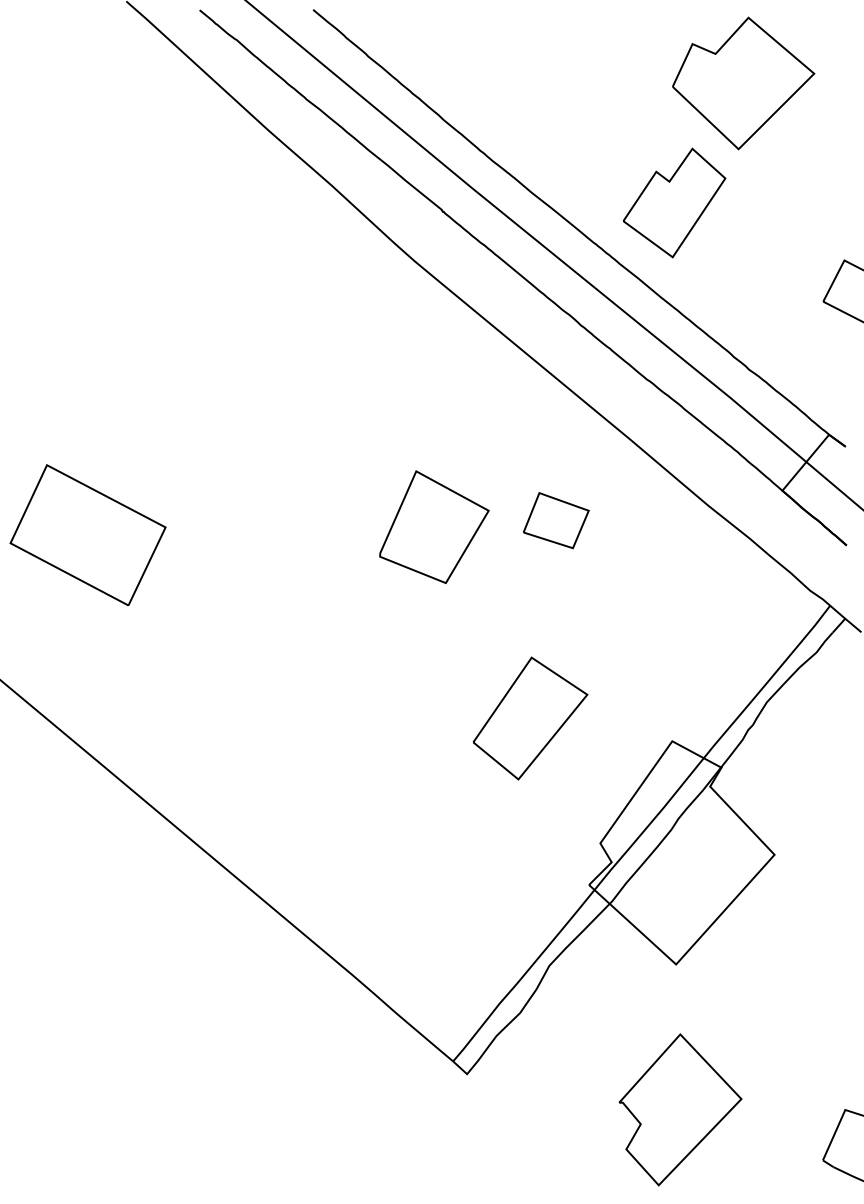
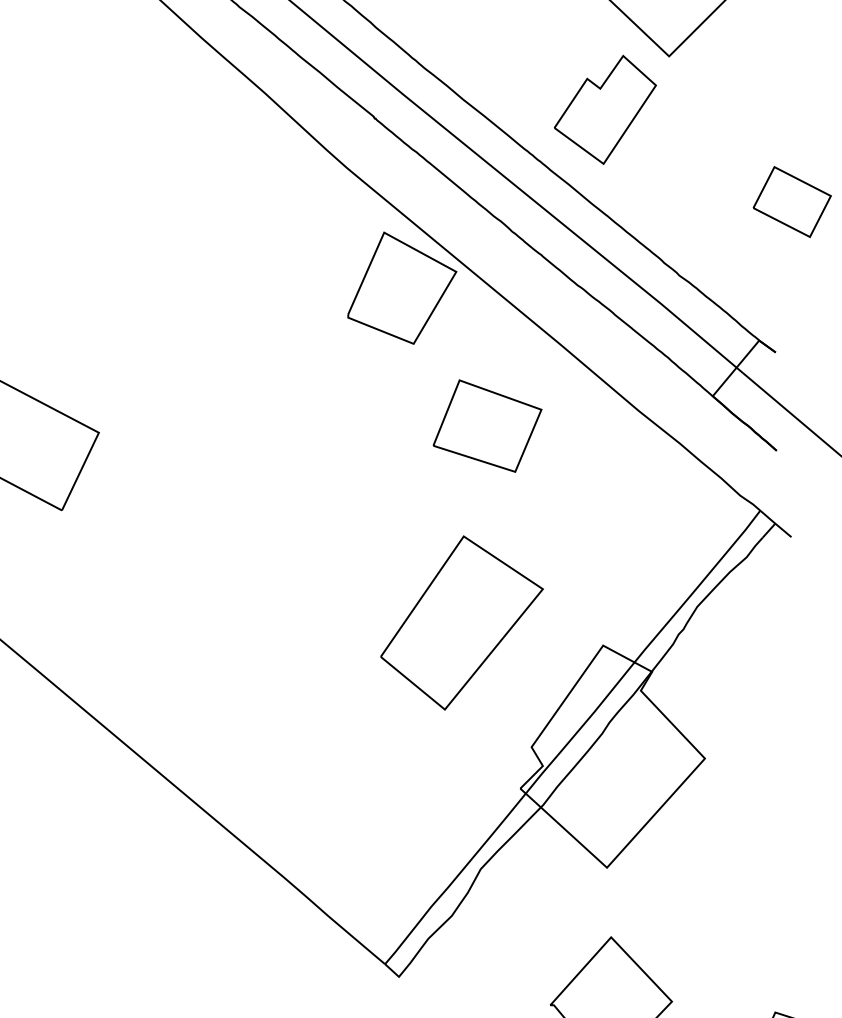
part: (556, 520) -> (487, 425), size x1.67
part: (434, 526) -> (402, 287), moved
part: (530, 718) -> (462, 622), size x1.43

